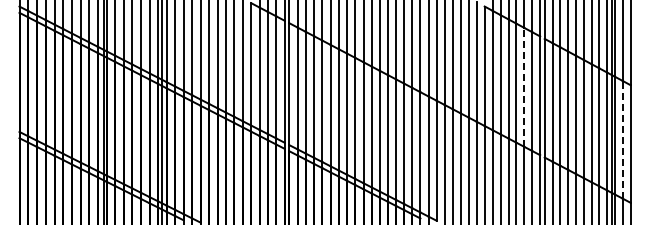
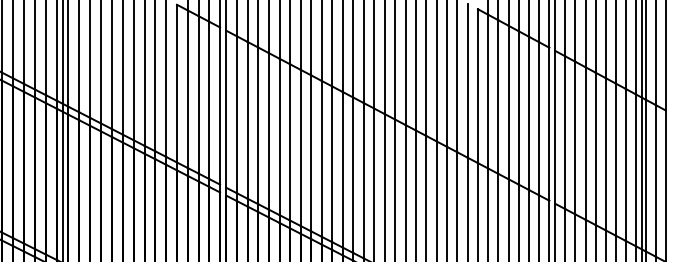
line: (524, 86) -> (529, 112), dashed -> solid
line: (622, 139) -> (655, 180), dashed -> solid

